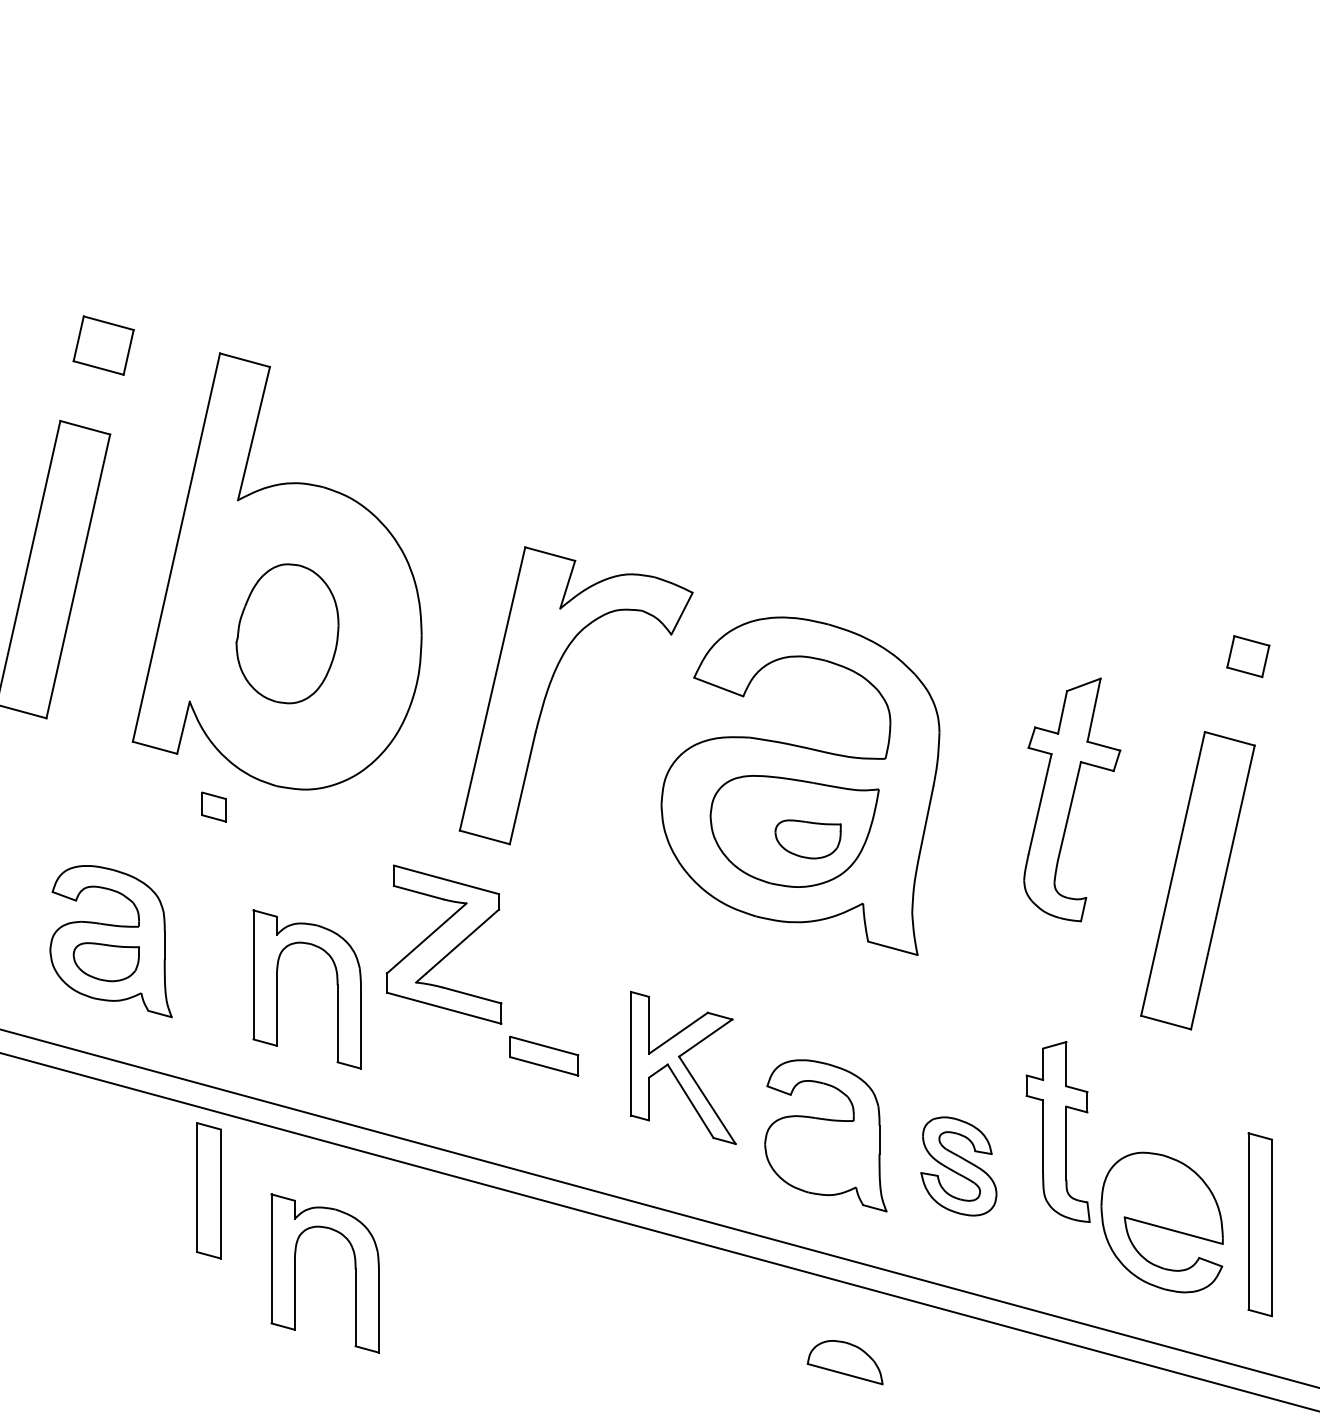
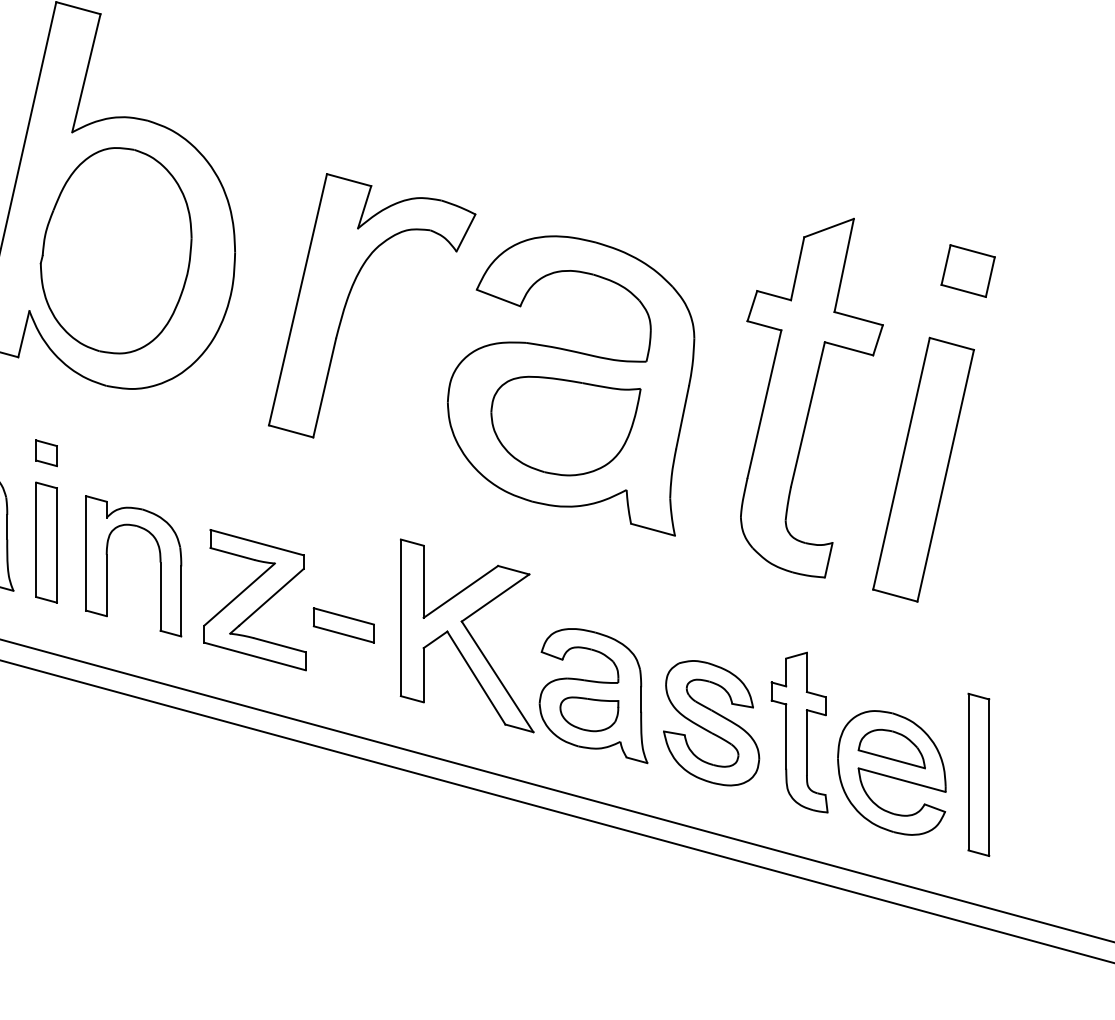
part: (287, 633) -> (116, 250), size x1.67
part: (1248, 656) -> (968, 270), size x1.43
part: (1072, 799) -> (812, 397), size x1.67
part: (213, 806) -> (46, 452), moved
part: (807, 839) -> (588, 714), moved
part: (443, 944) -> (254, 599), moved
part: (683, 1067) -> (467, 635), size x1.43
part: (1057, 1131) -> (799, 732), moved
part: (958, 1166) -> (711, 723), size x1.43
part: (208, 1190) -> (46, 542), moved
part: (295, 1273) -> (123, 818), removed
part: (844, 1362) -> (891, 748), moved

